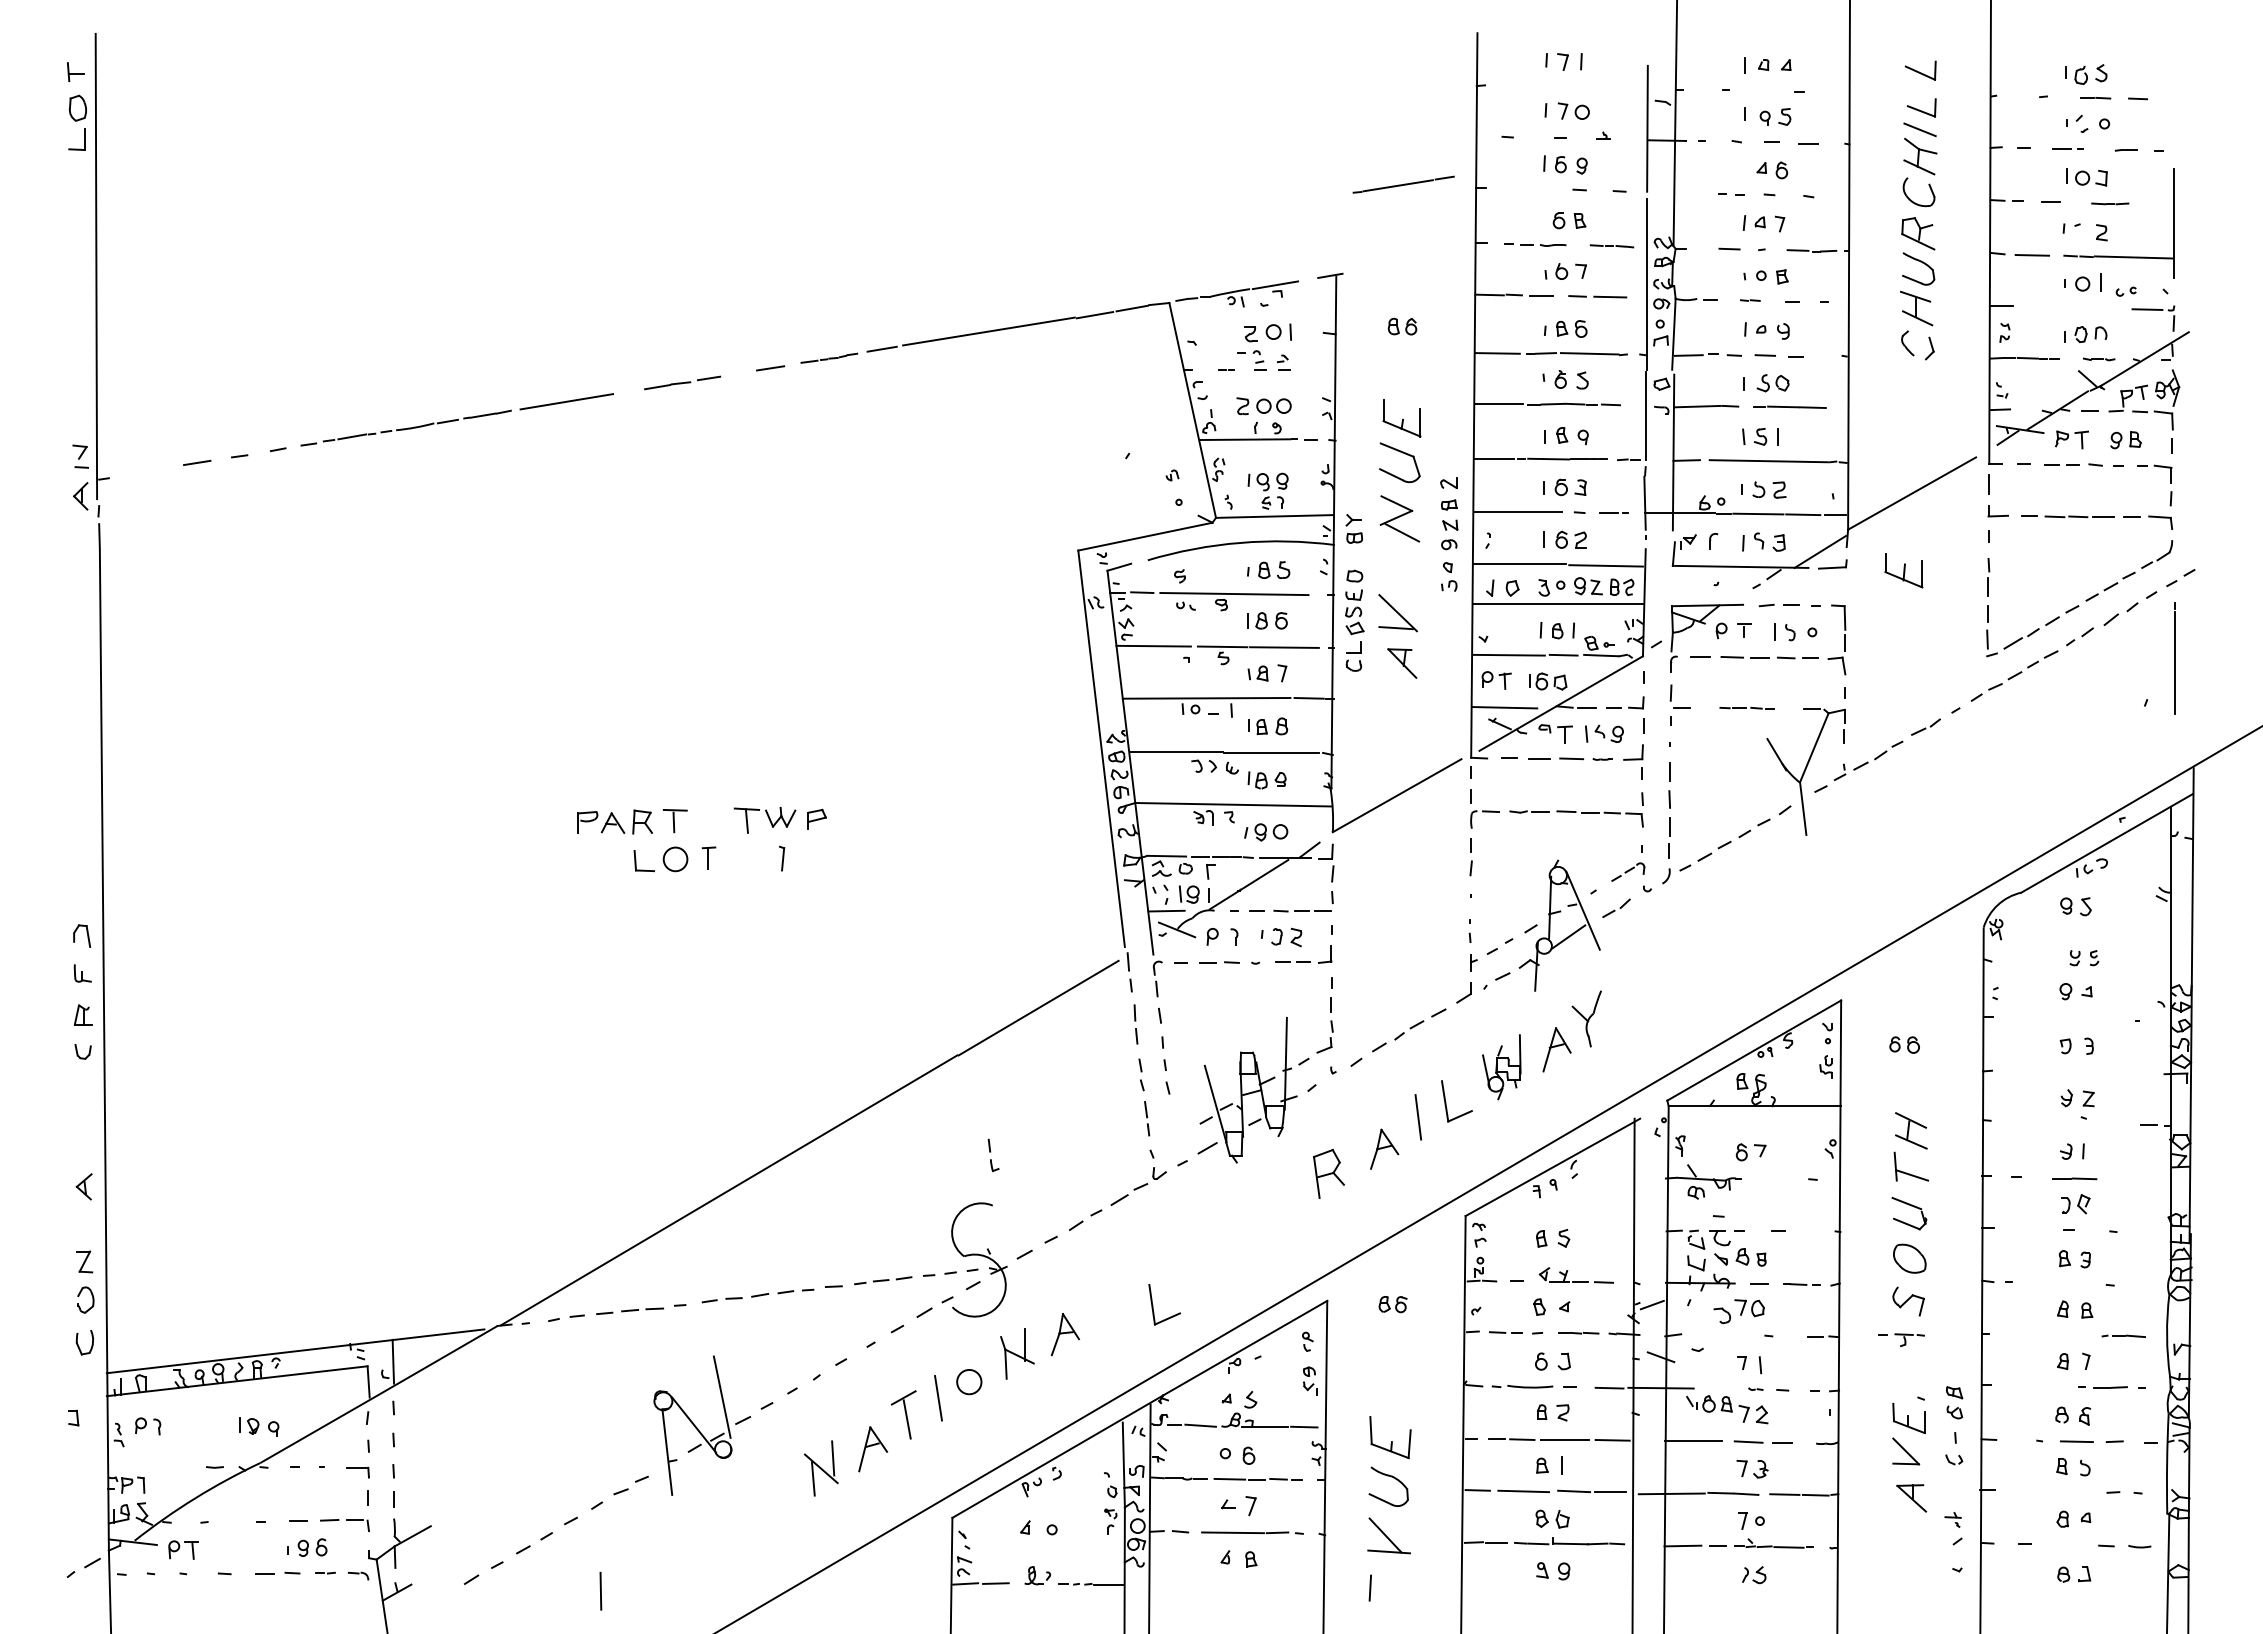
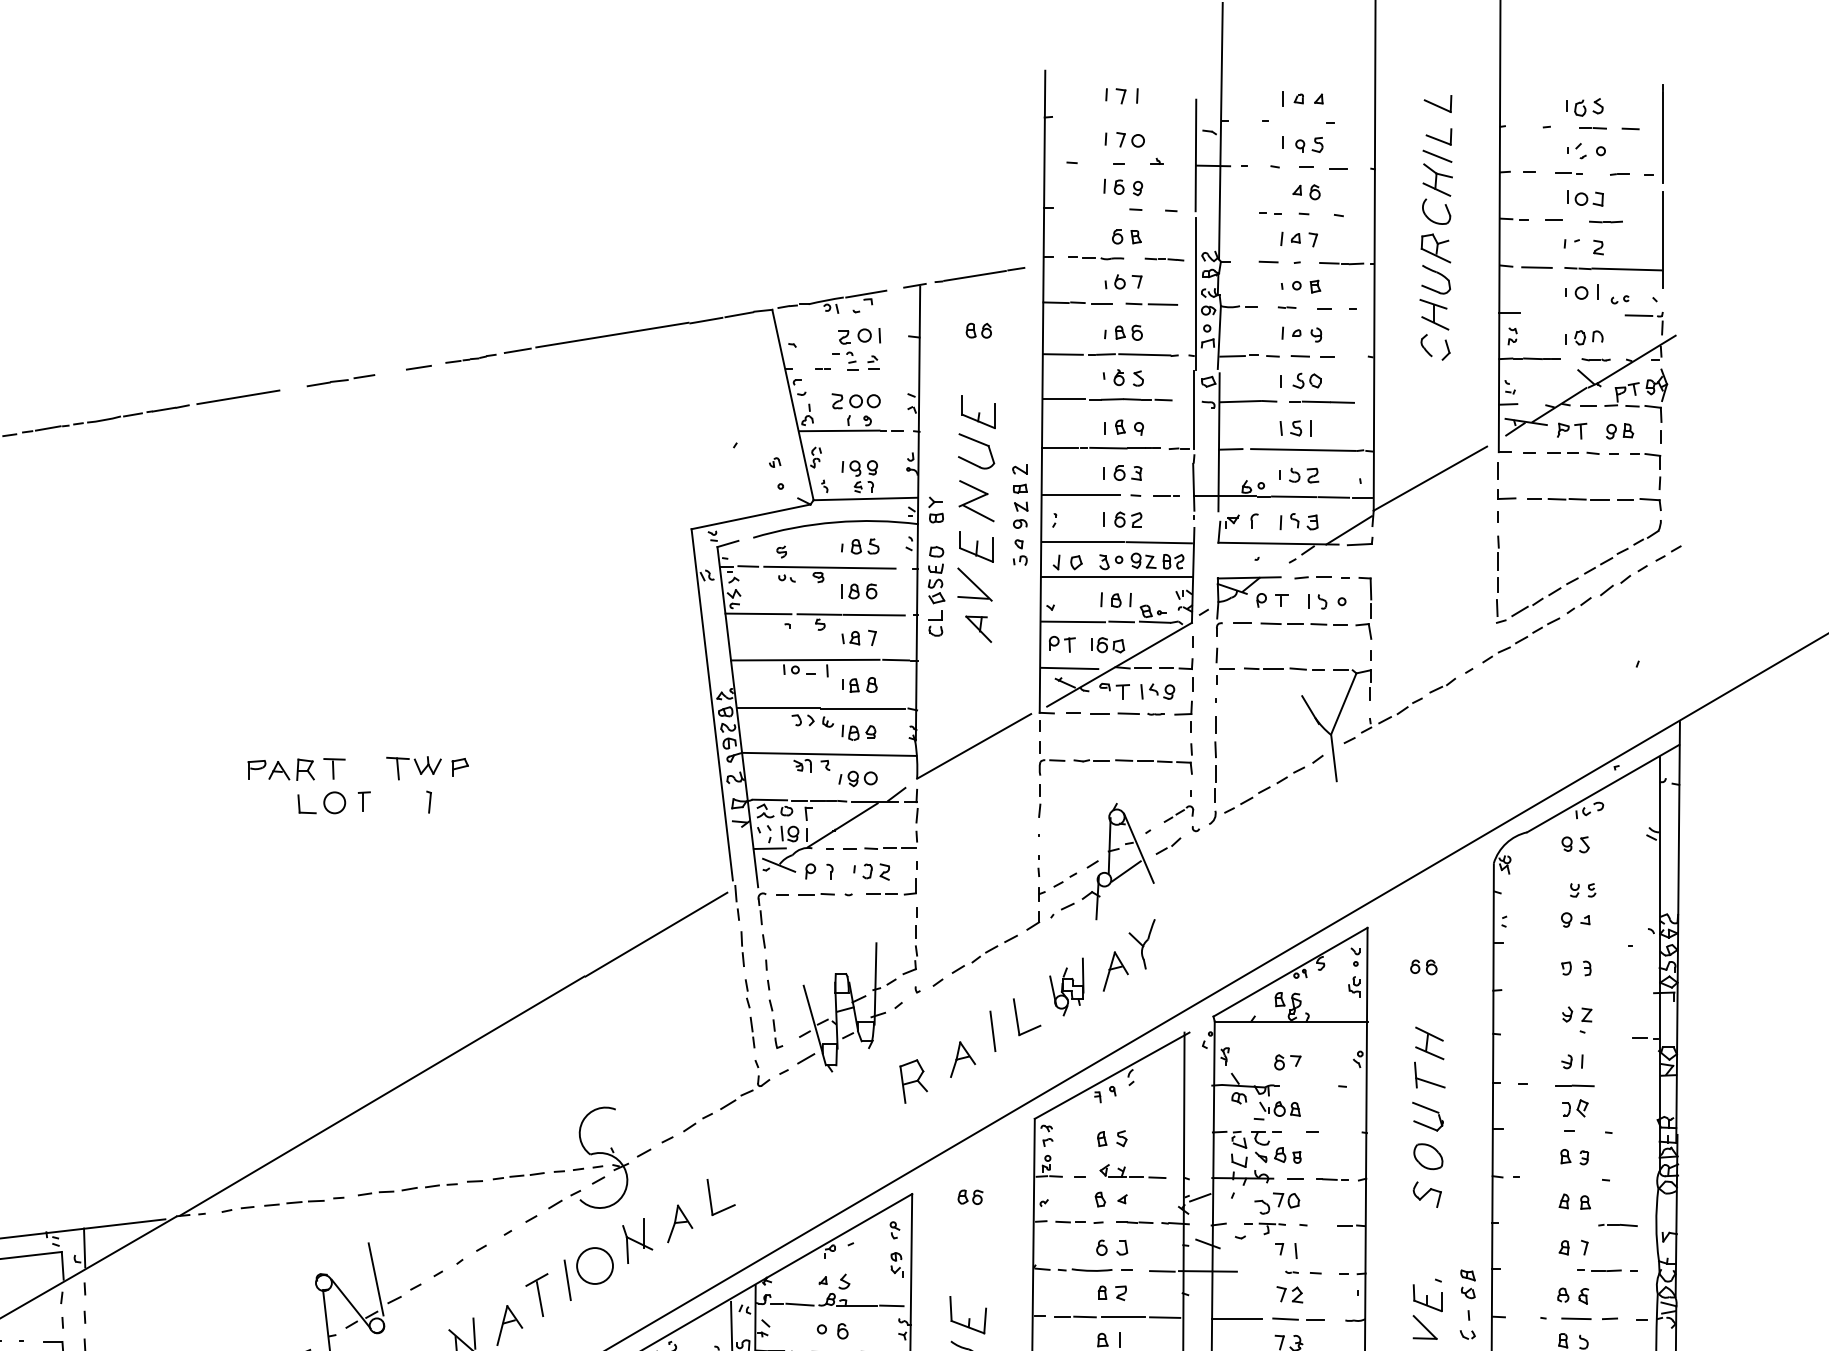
line: (1403, 184) -> (979, 274), moved
part: (1903, 570) -> (976, 546), moved
line: (2174, 658) -> (1662, 133), moved
part: (1746, 707) -> (1283, 668), size x1.67
part: (993, 1155) -> (777, 1034), moved
part: (1153, 1305) -> (711, 1198), moved
part: (1901, 1340) -> (1265, 1229), moved
circle: (969, 1381) -> (595, 1265), size x1.67
part: (1709, 1403) -> (1280, 1108), moved

